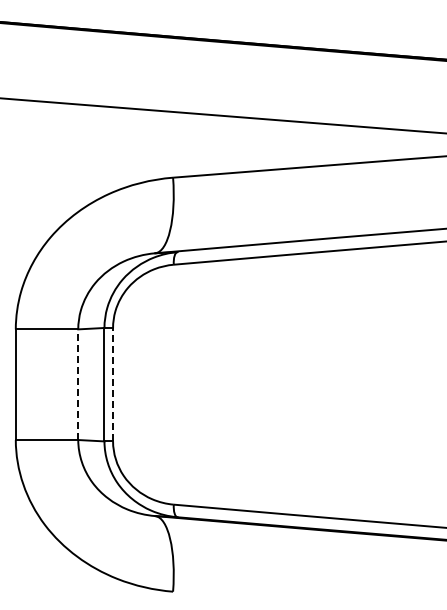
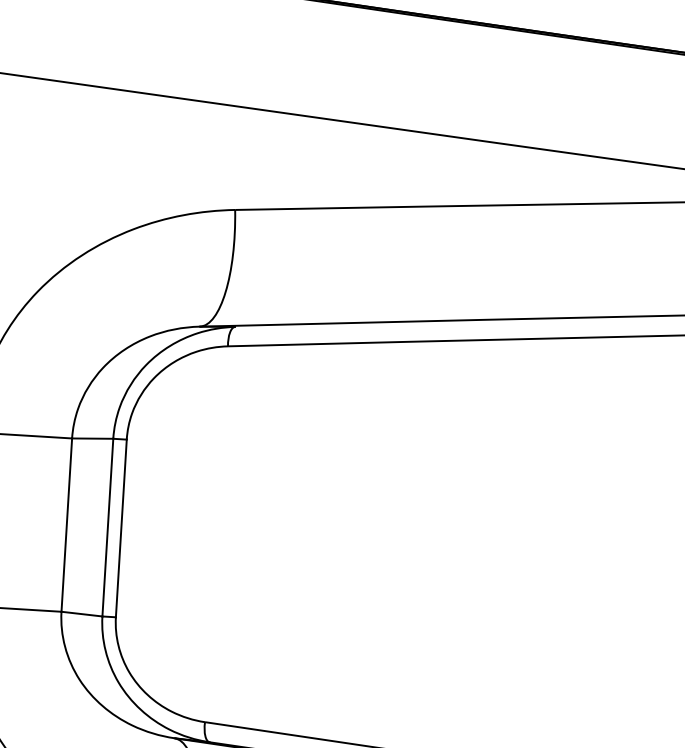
line: (78, 384) -> (67, 524), dashed -> solid
line: (113, 384) -> (122, 528), dashed -> solid

